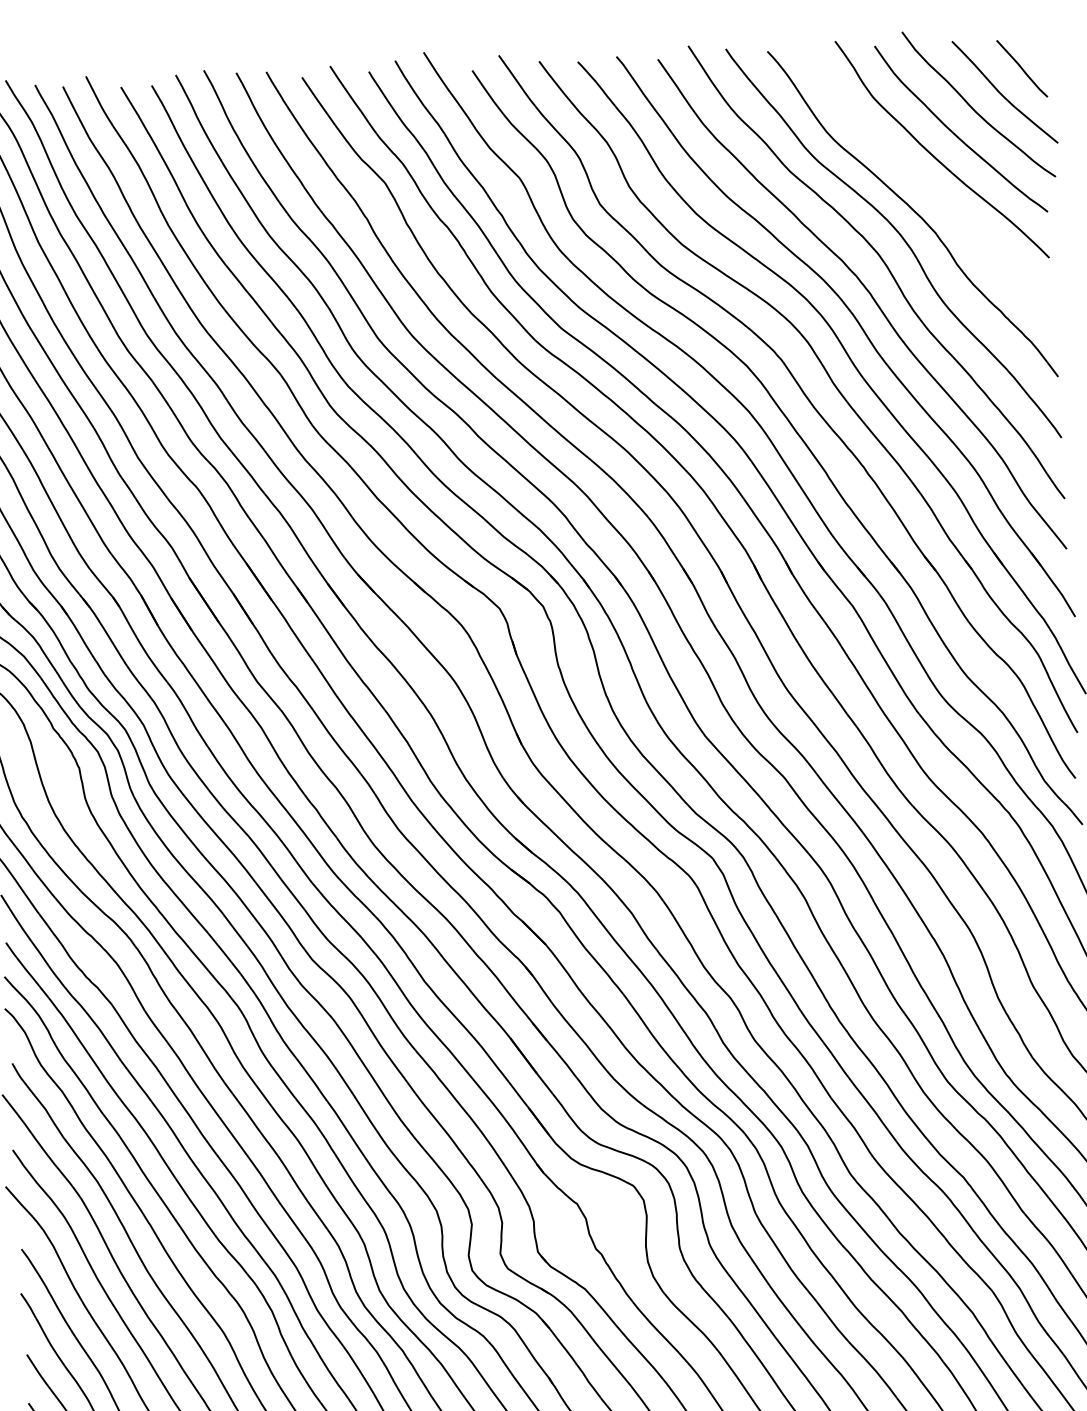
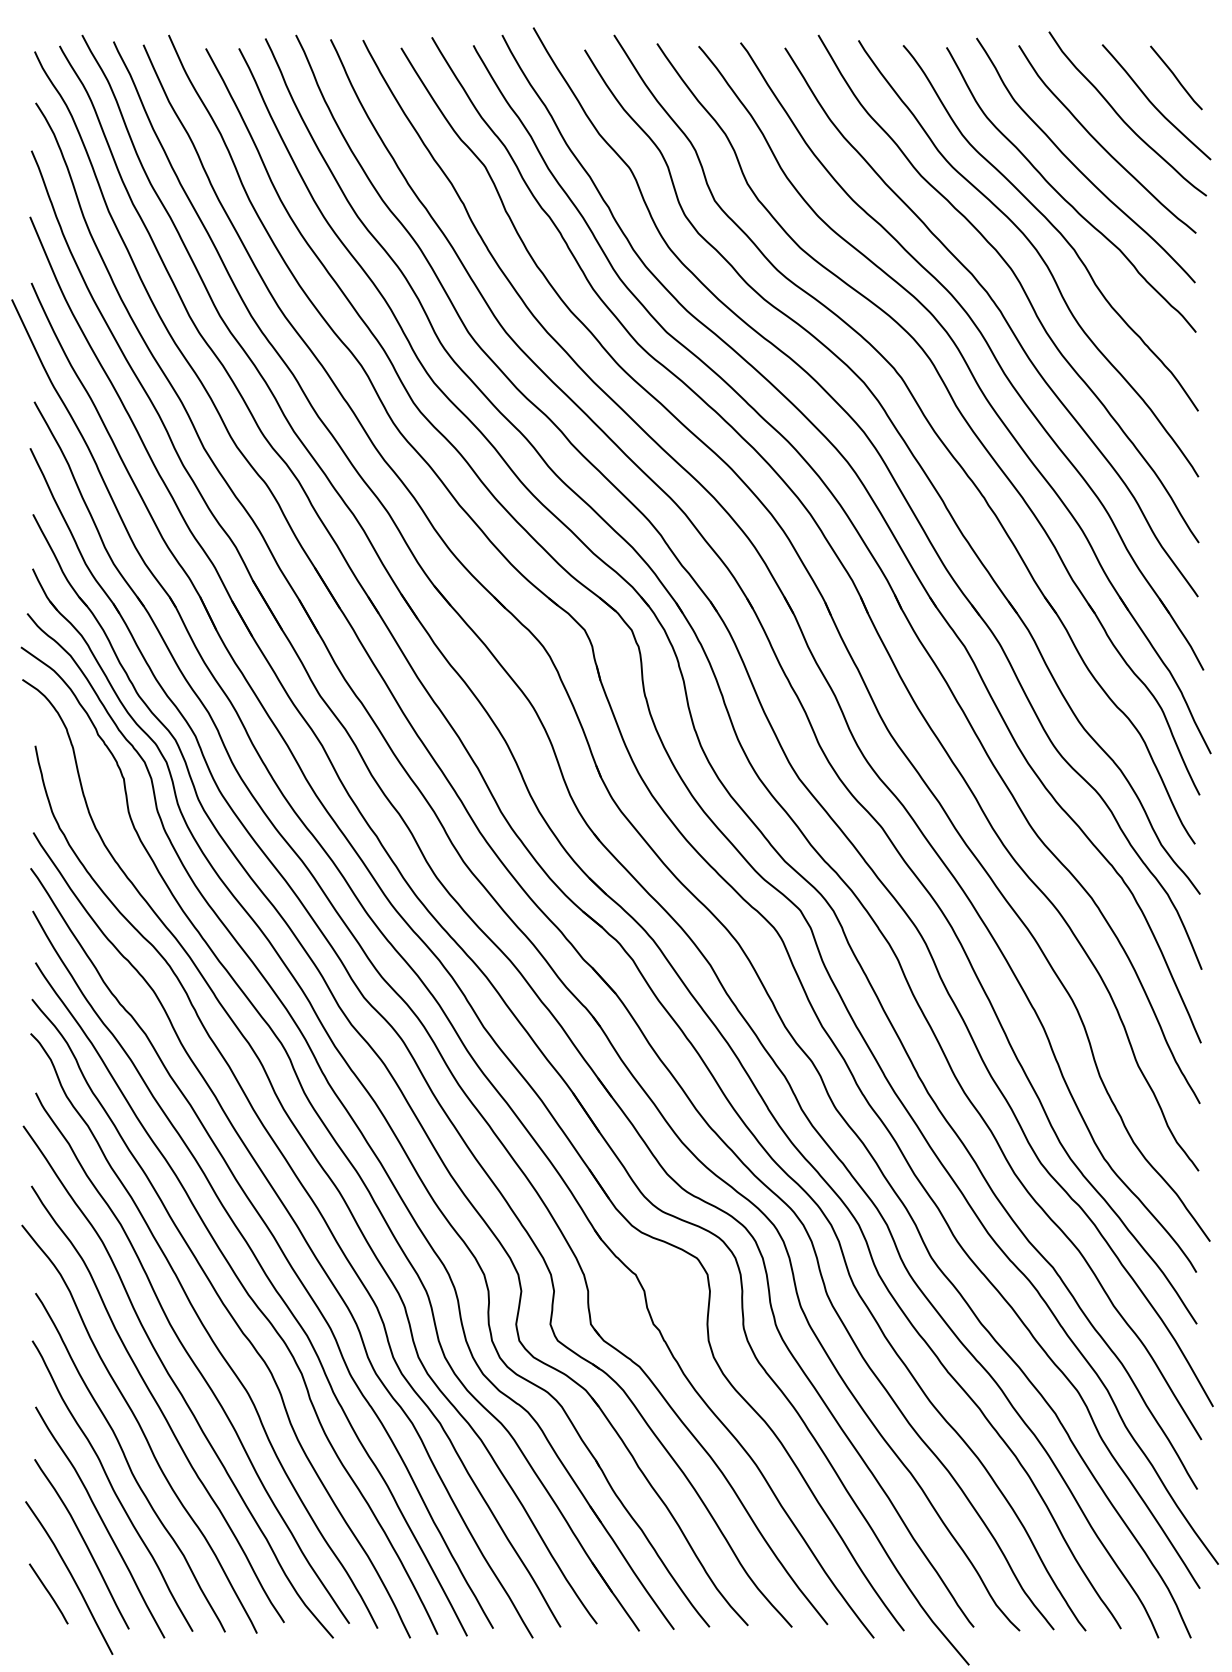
curve: (923, 184) -> (1063, 197), added

